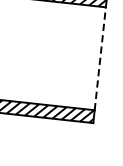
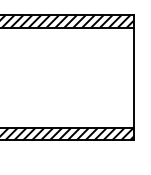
line: (99, 58) -> (133, 77), dashed -> solid

